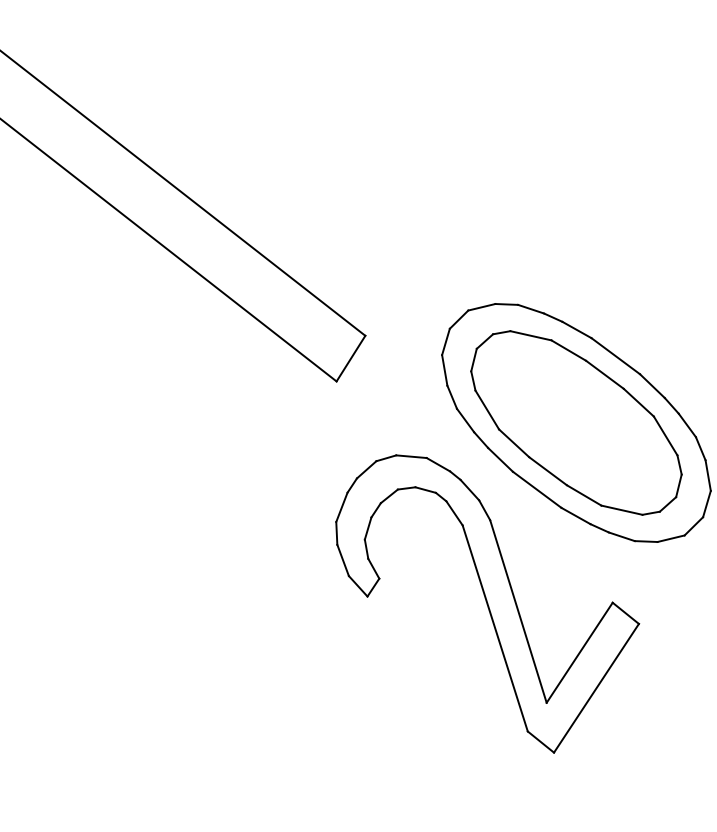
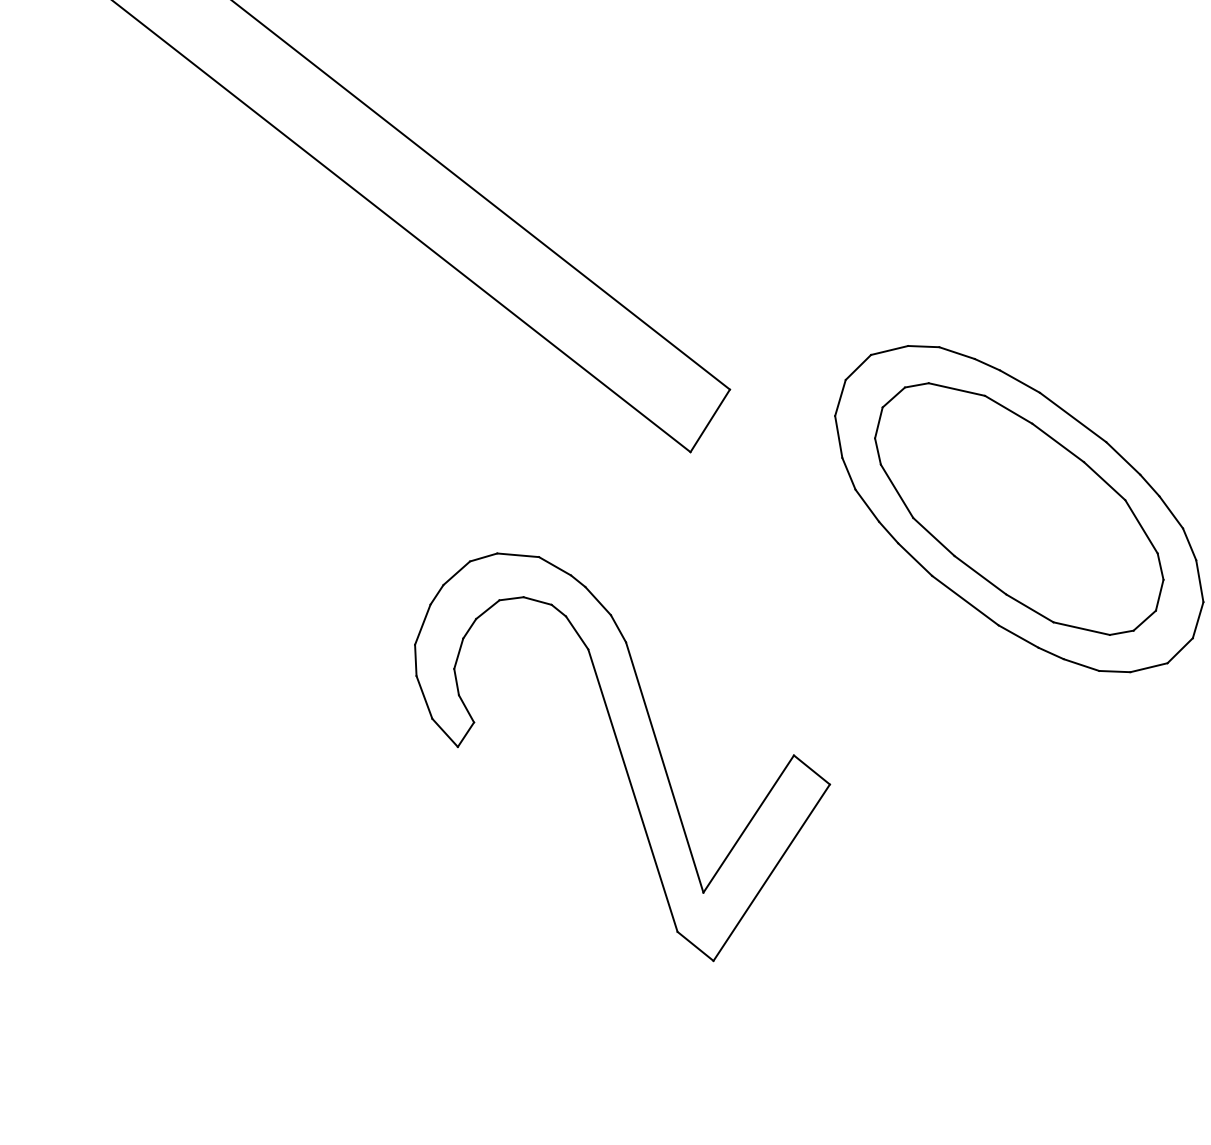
part: (487, 604) -> (622, 757), moved

